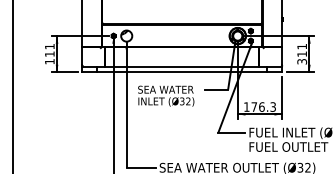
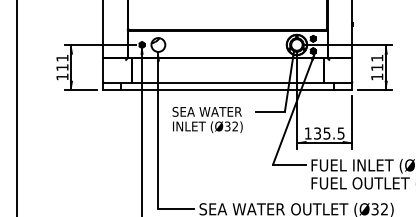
text: (302, 61) -> (377, 76), 311 -> 111
text: (263, 107) -> (329, 133), 176.3 -> 135.5

